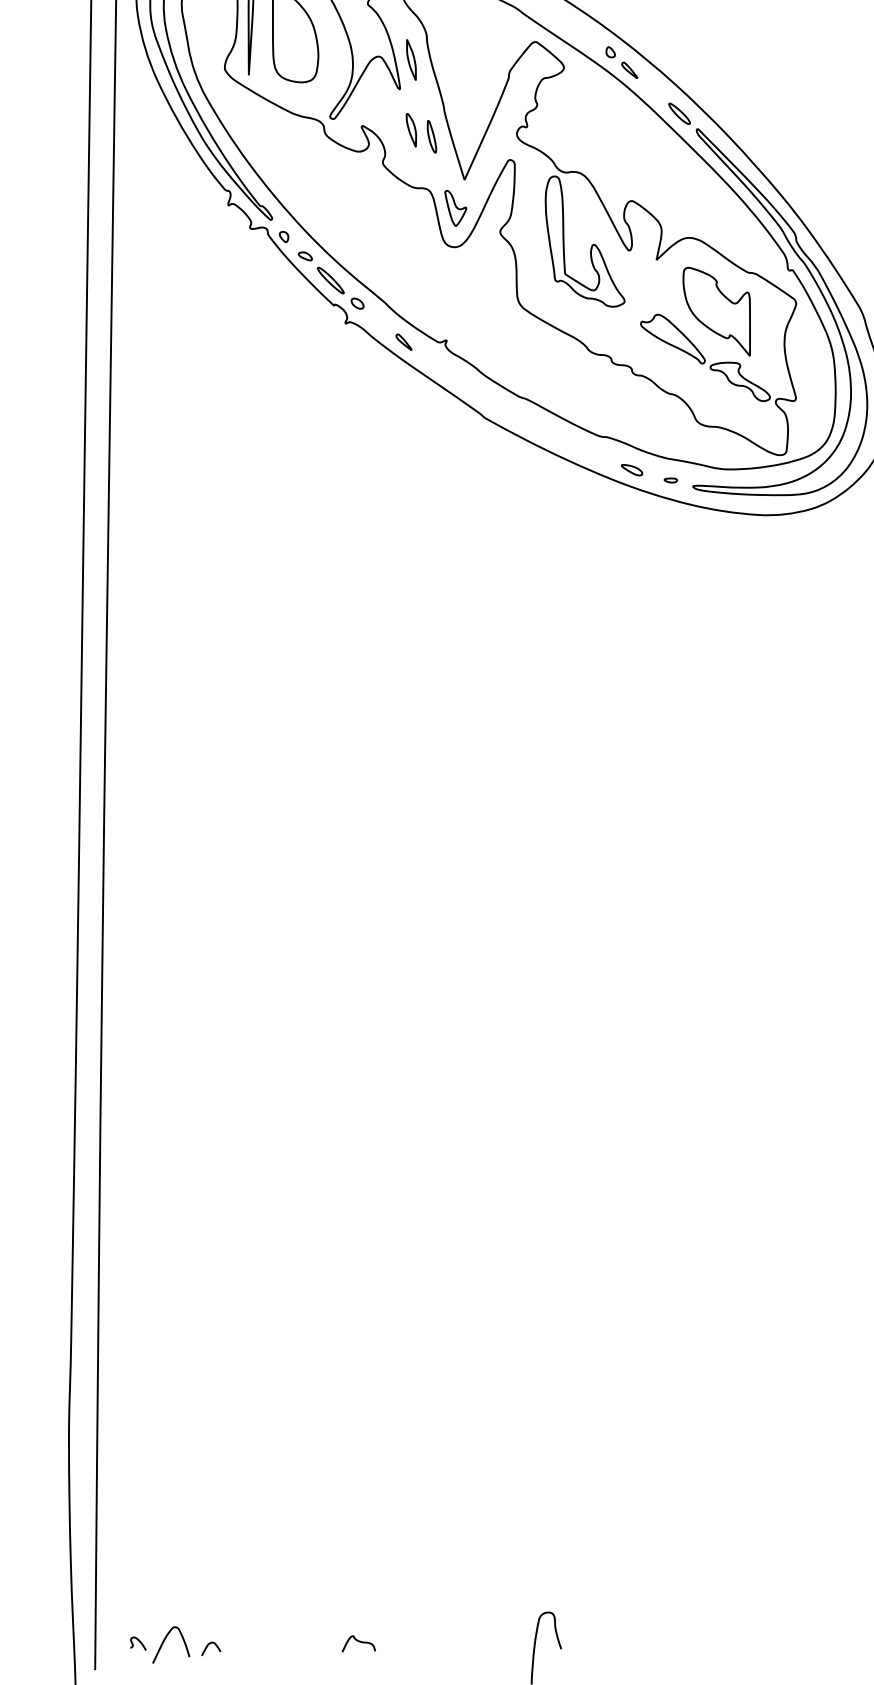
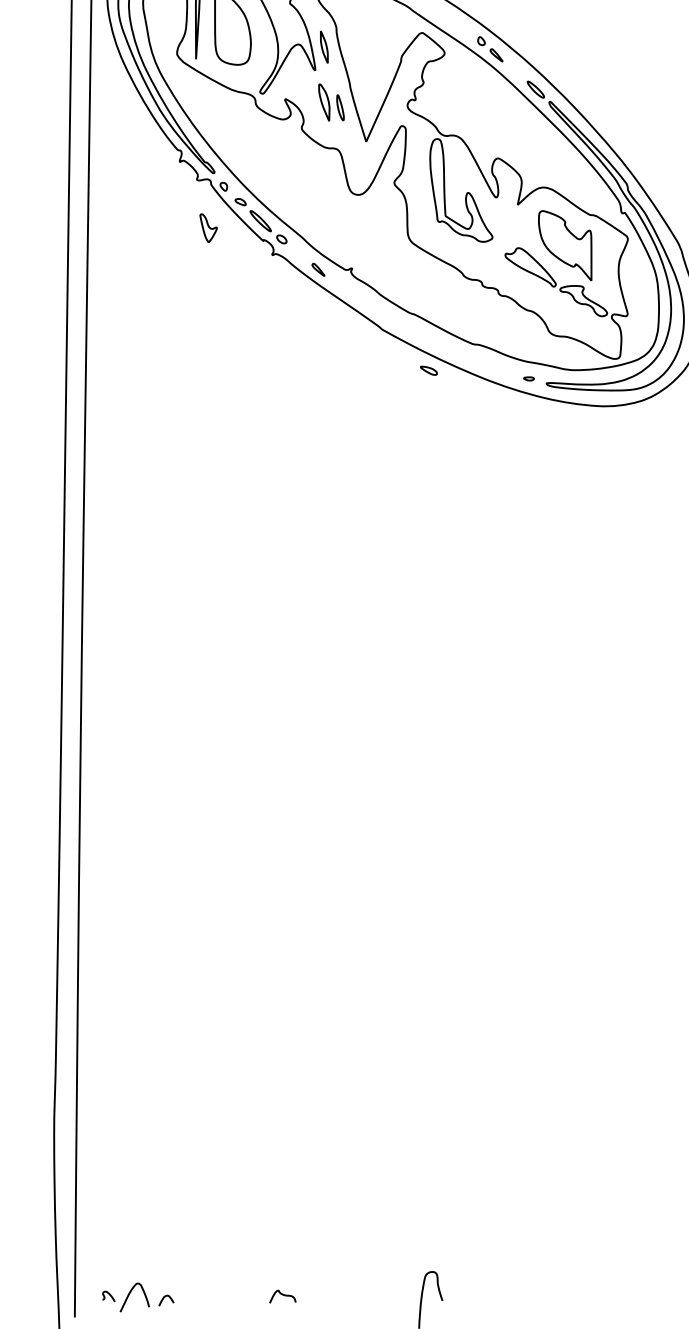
part: (411, 130) -> (324, 102), size x1.4
part: (455, 208) -> (208, 228), moved
part: (632, 470) -> (429, 371), moved

